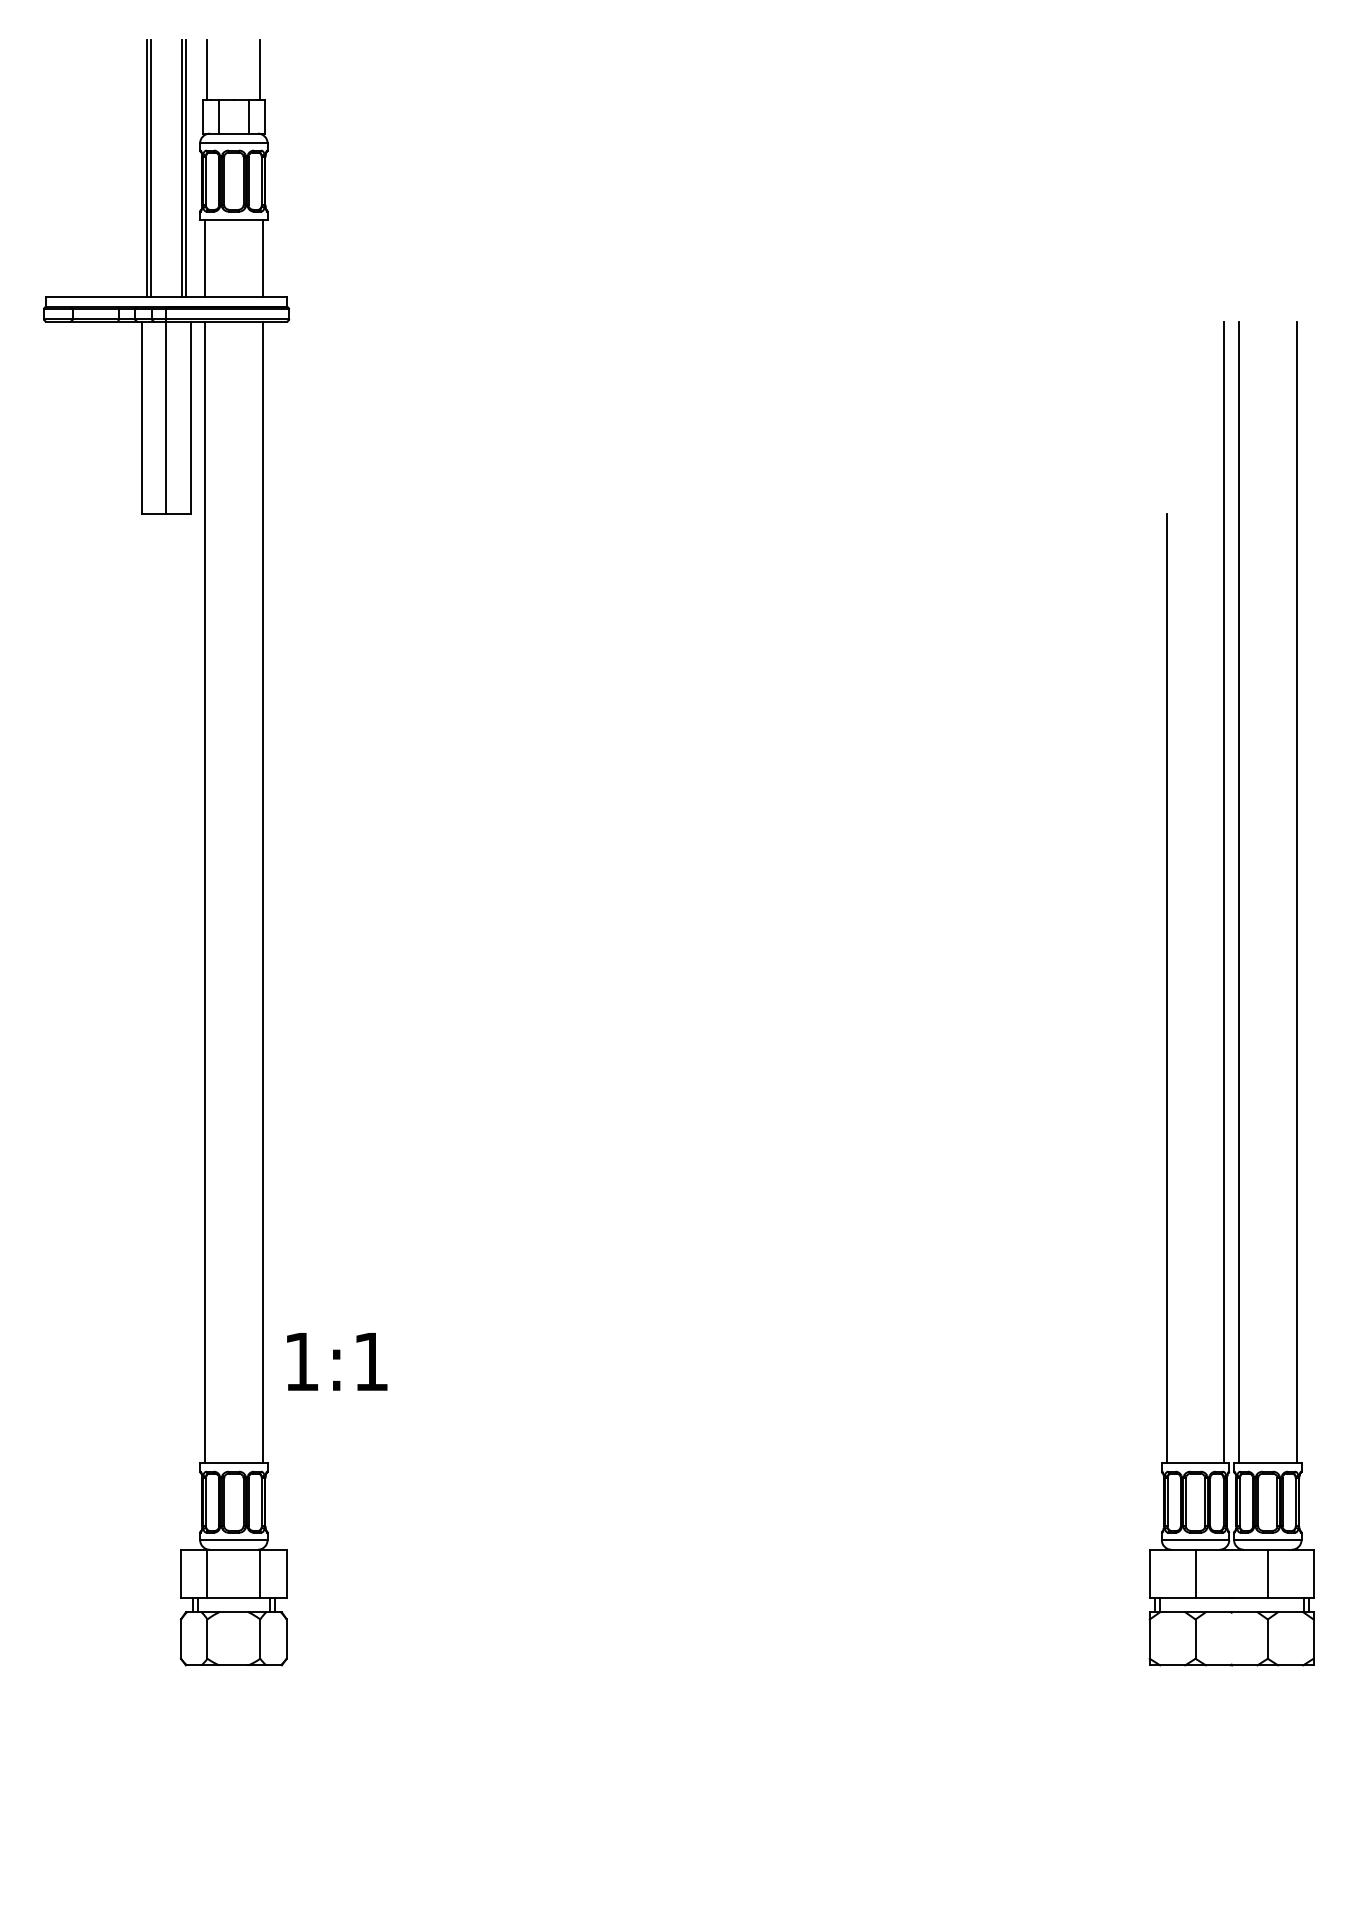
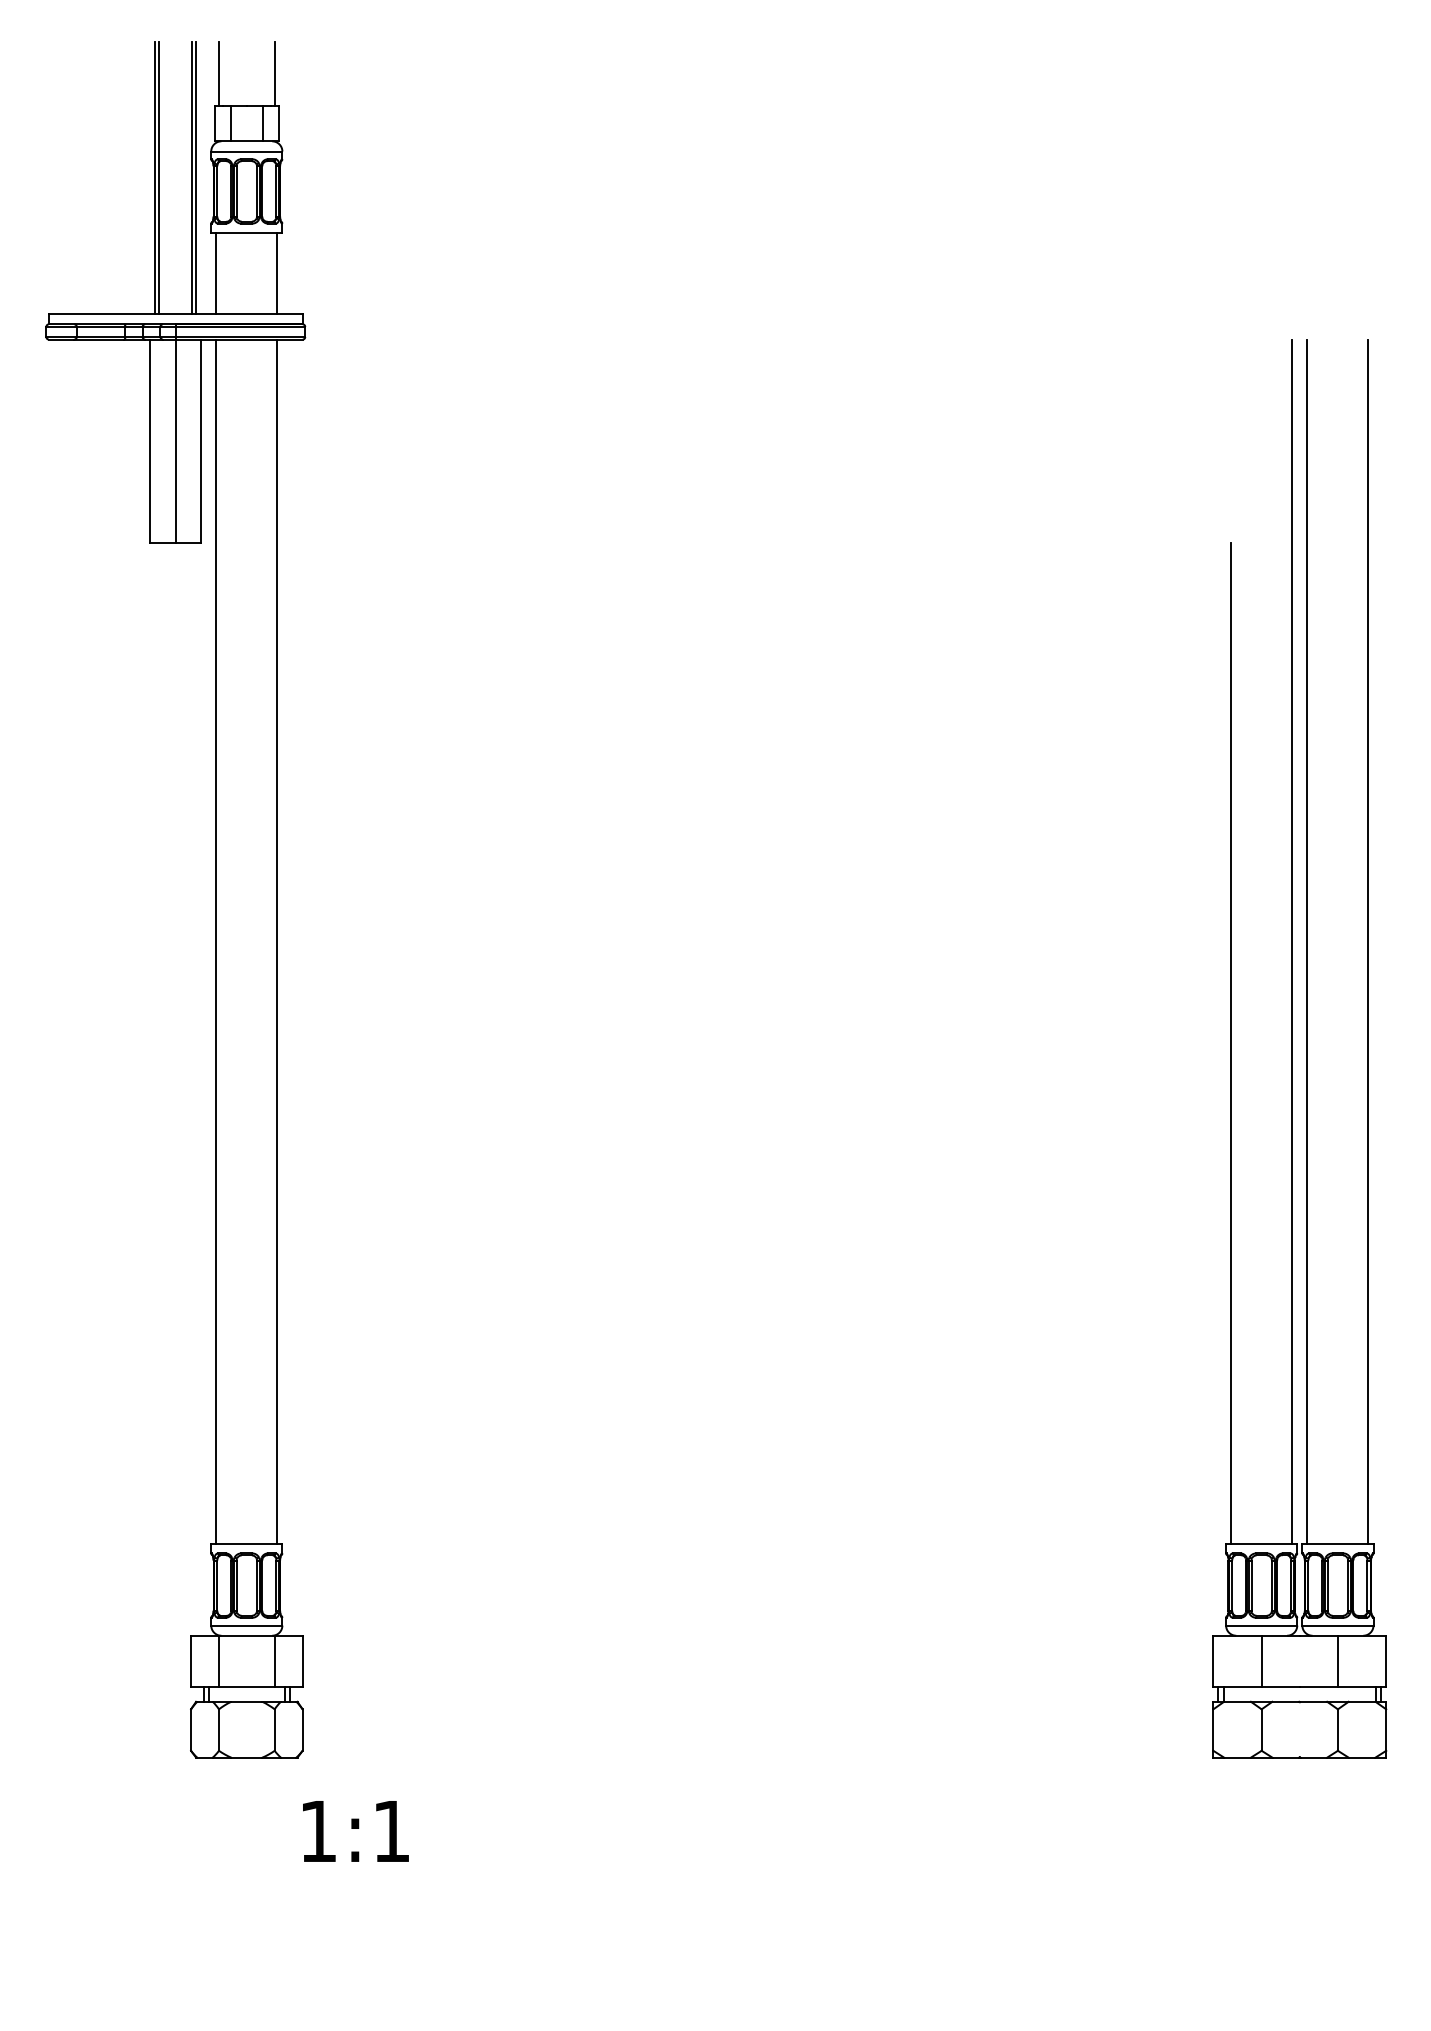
text: (336, 1361) -> (355, 1831), moved

